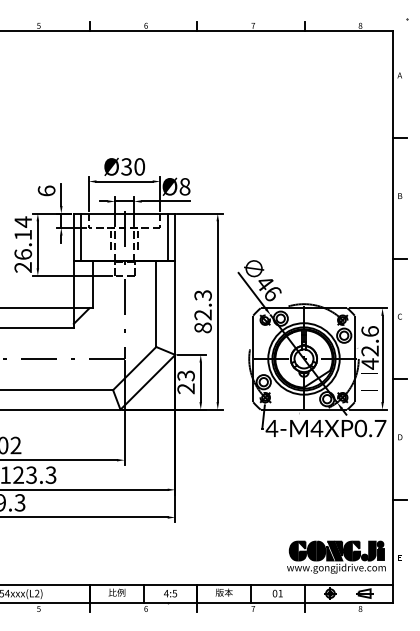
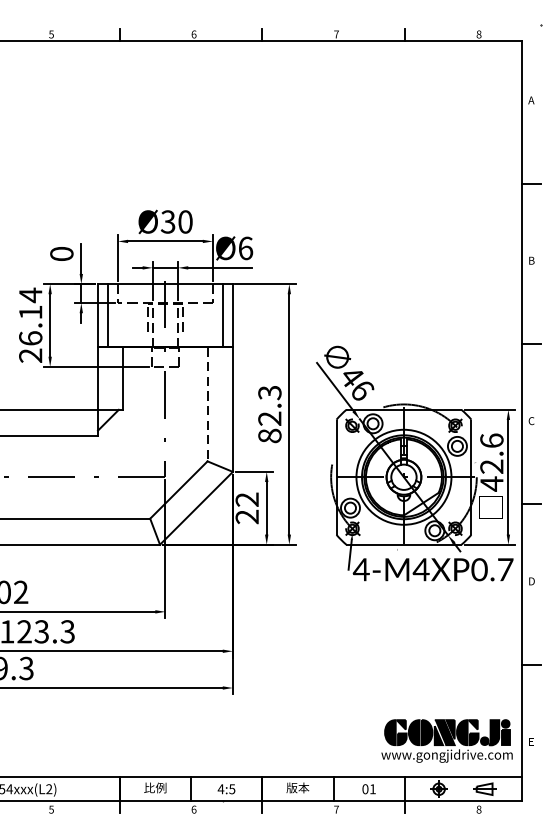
text: (184, 186) -> (245, 248), Ø8 -> Ø6
text: (46, 190) -> (61, 253), 6 -> 0
line: (156, 304) -> (207, 404), solid -> dashed
text: (186, 375) -> (247, 499), 23 -> 22

